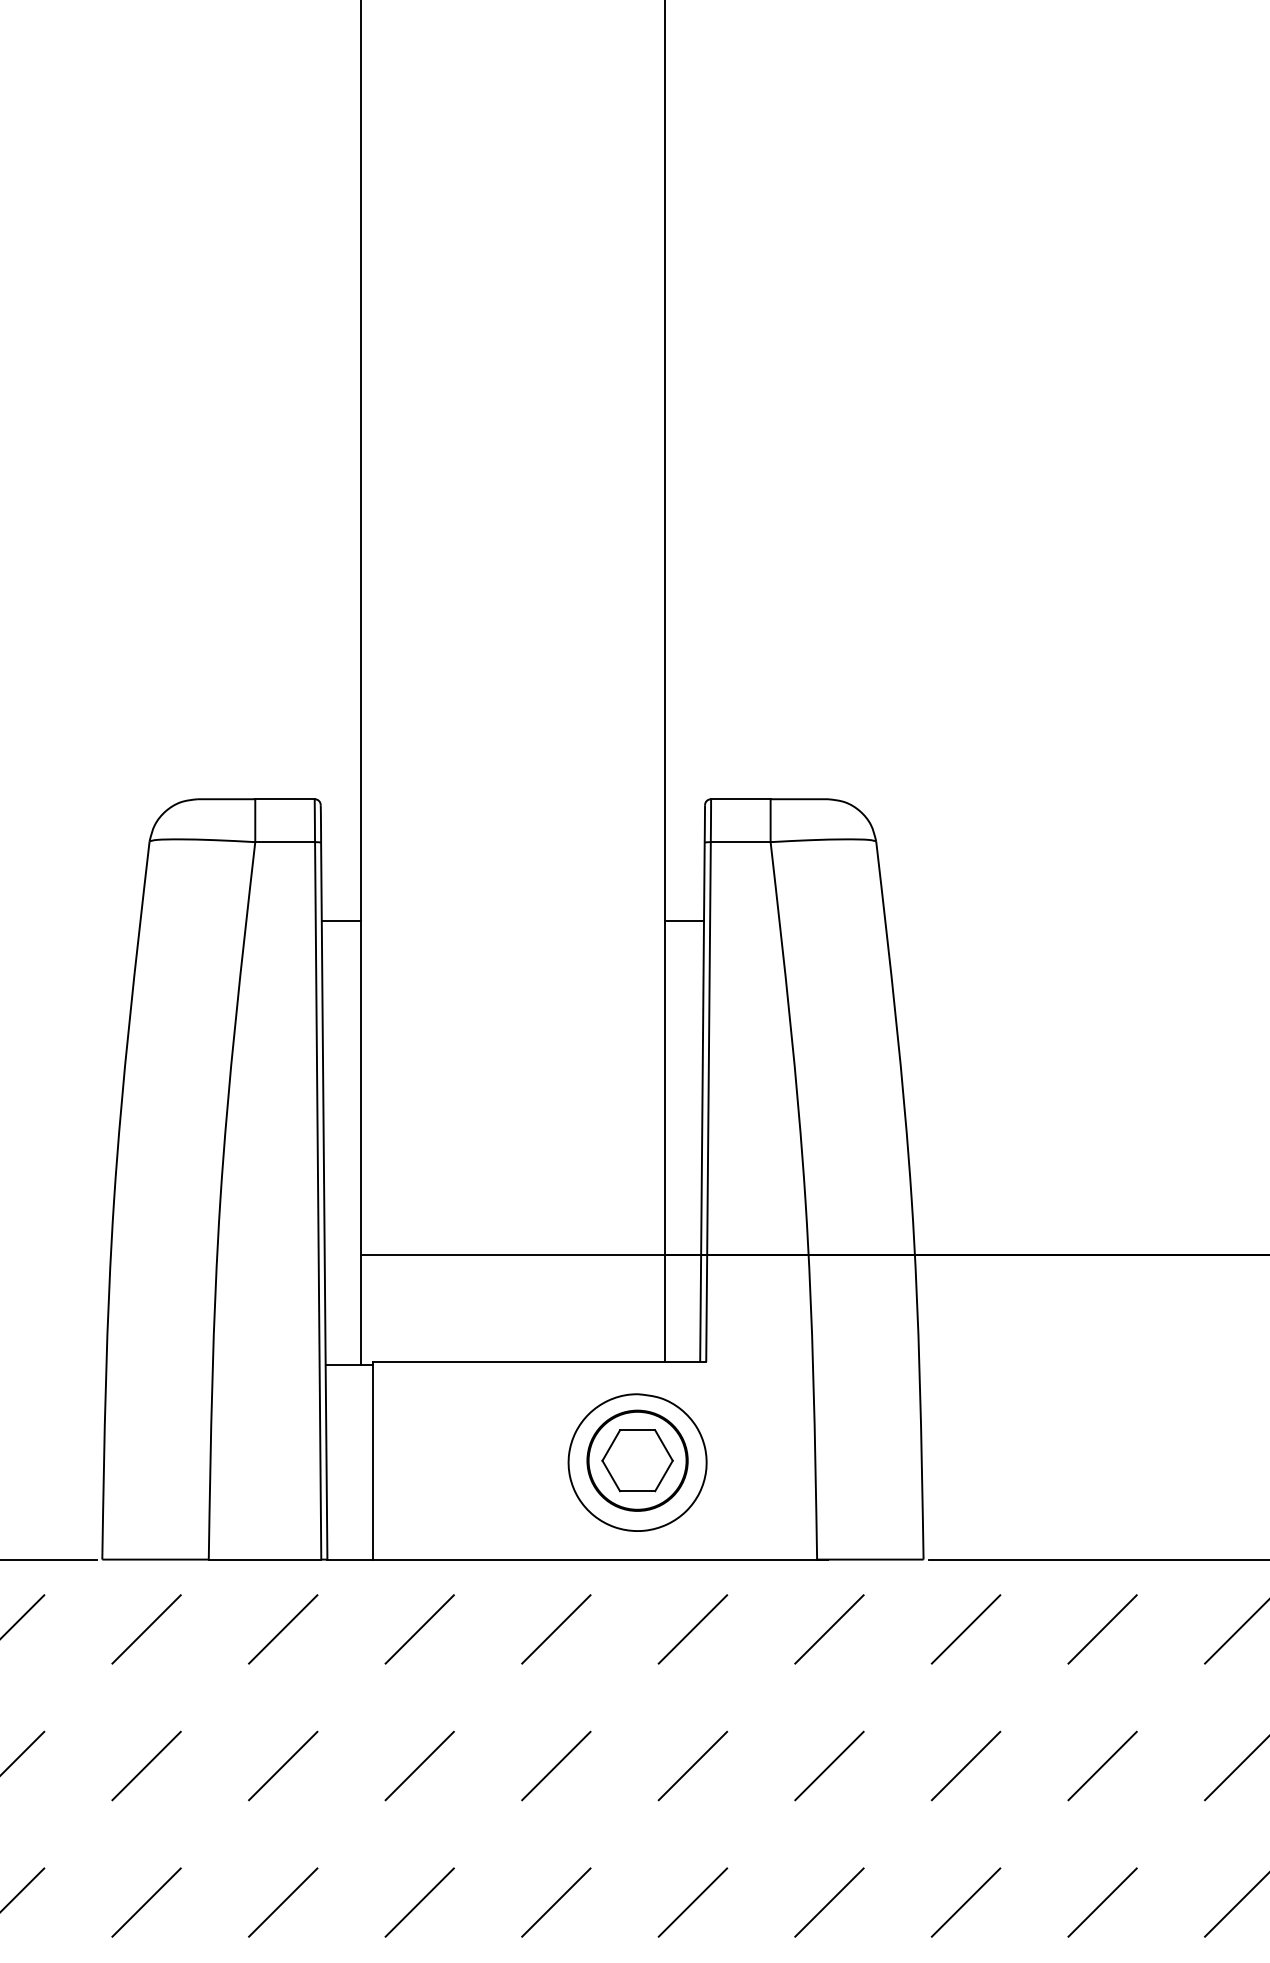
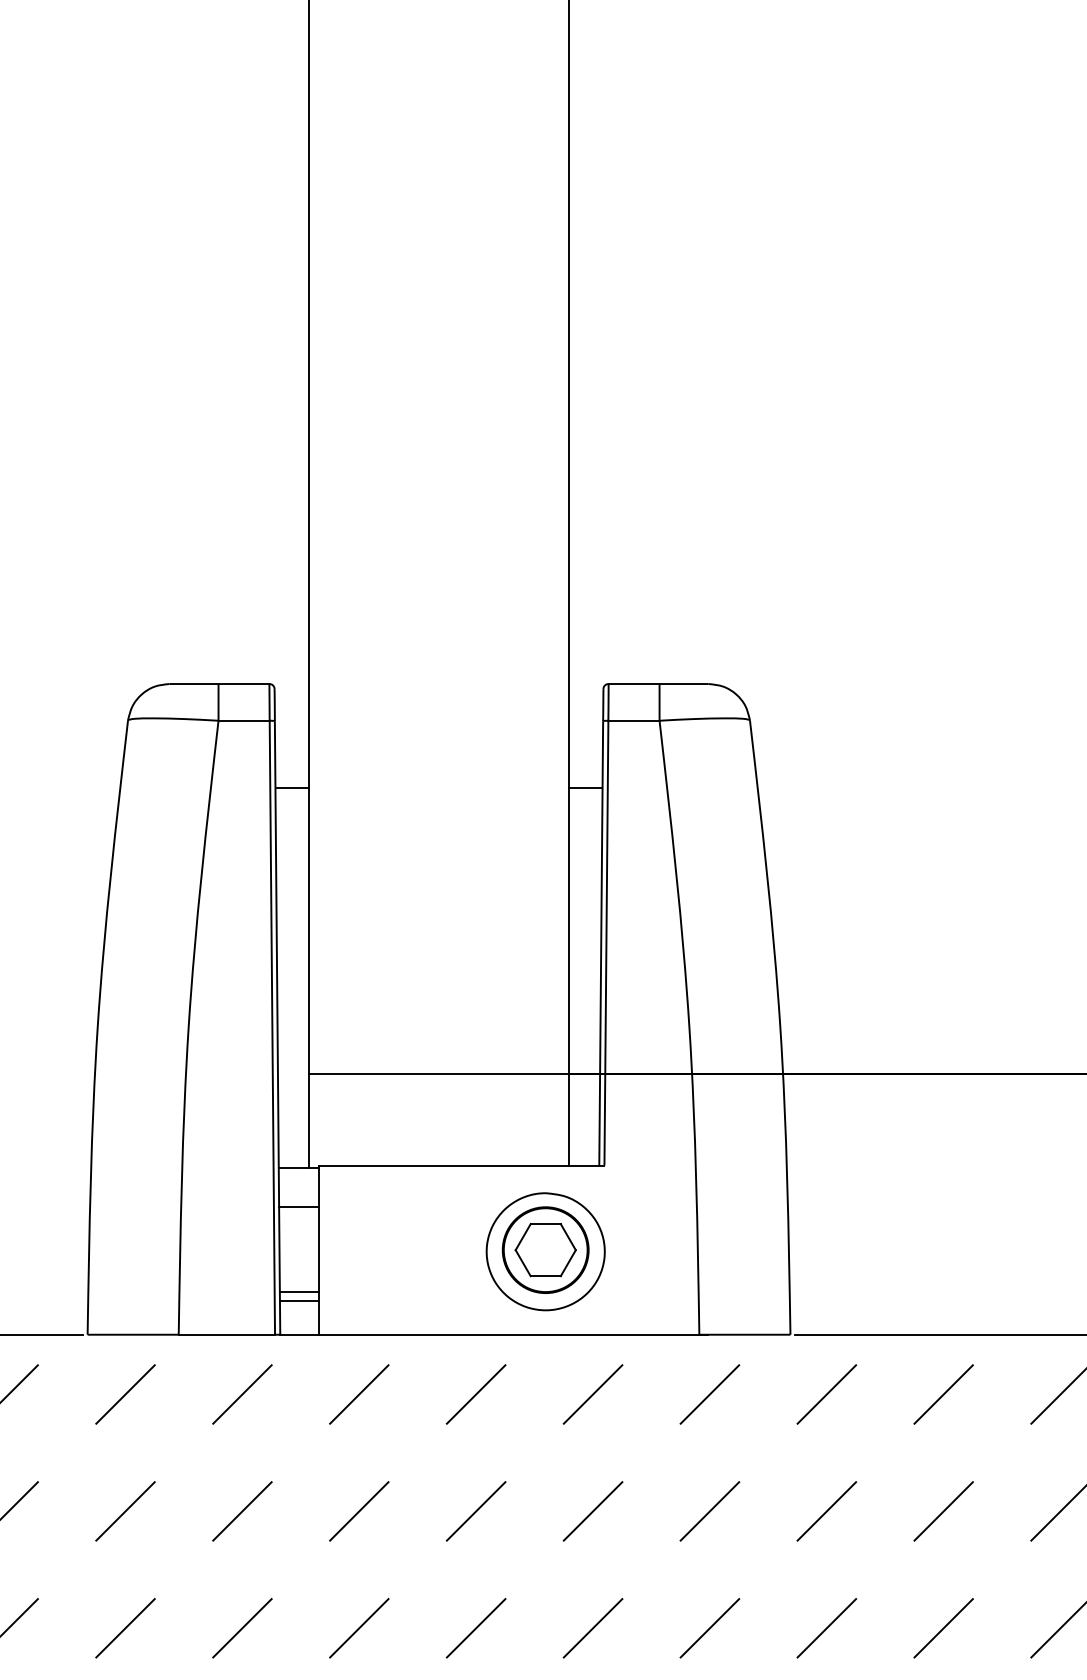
line: (349, 1410) -> (299, 1207), added
line: (349, 1509) -> (299, 1291), added
line: (349, 1520) -> (299, 1301), added

